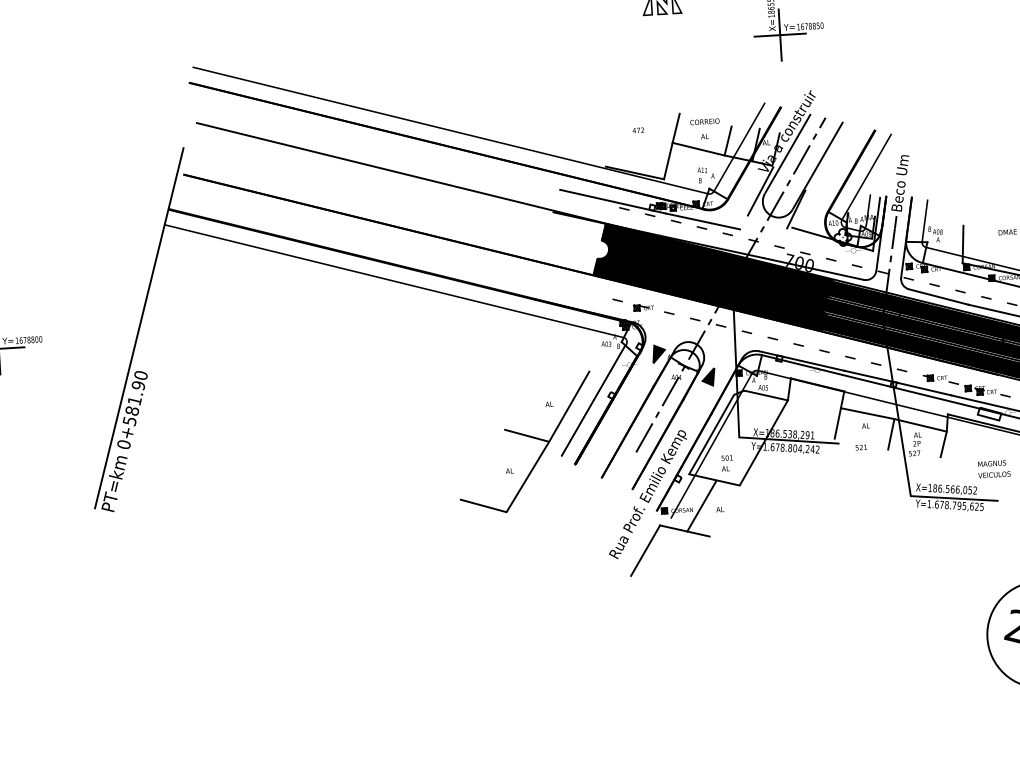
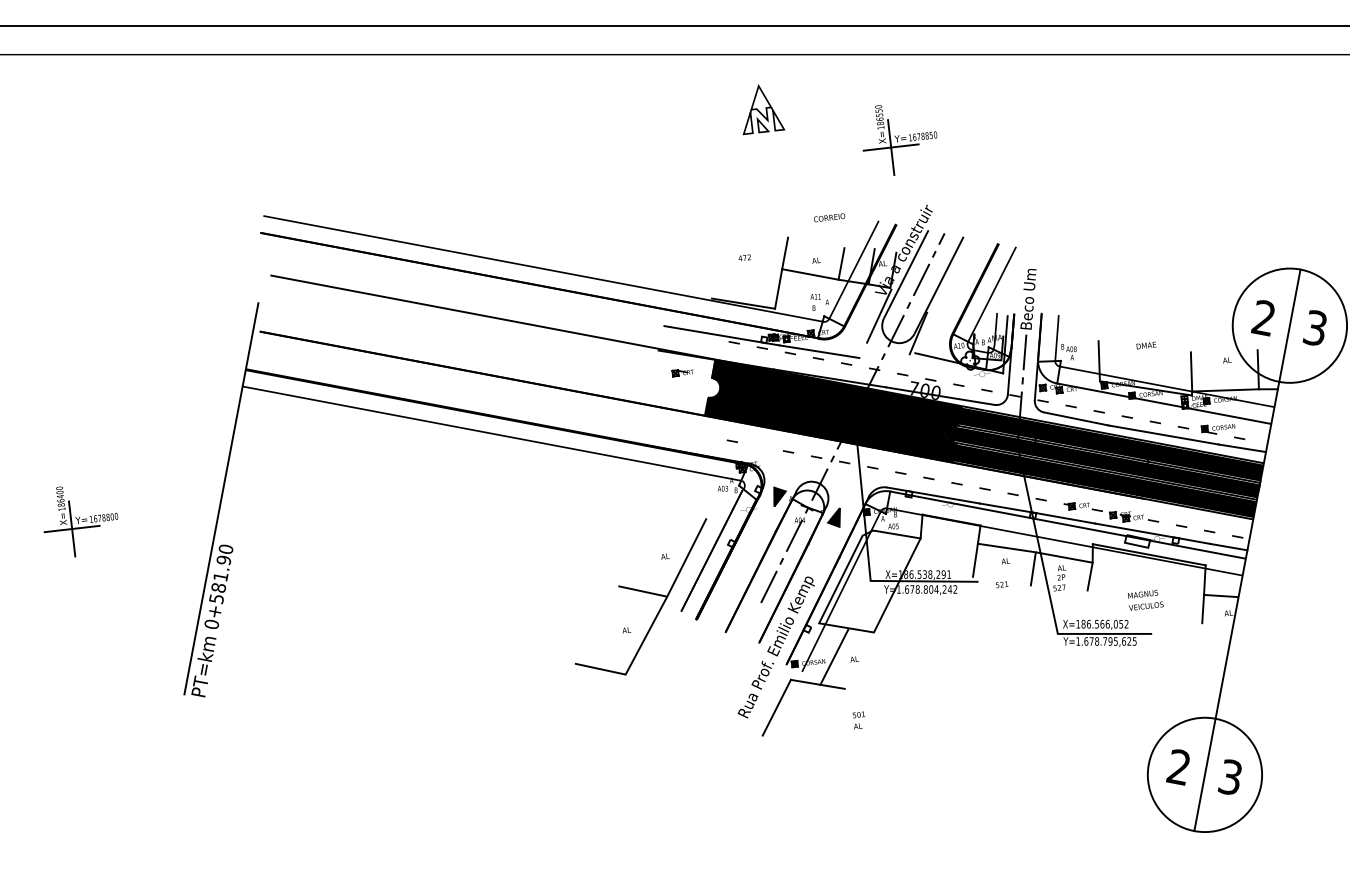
text: (704, 121) -> (829, 217), moved
part: (643, 308) -> (682, 373), moved
text: (726, 463) -> (858, 720), moved

